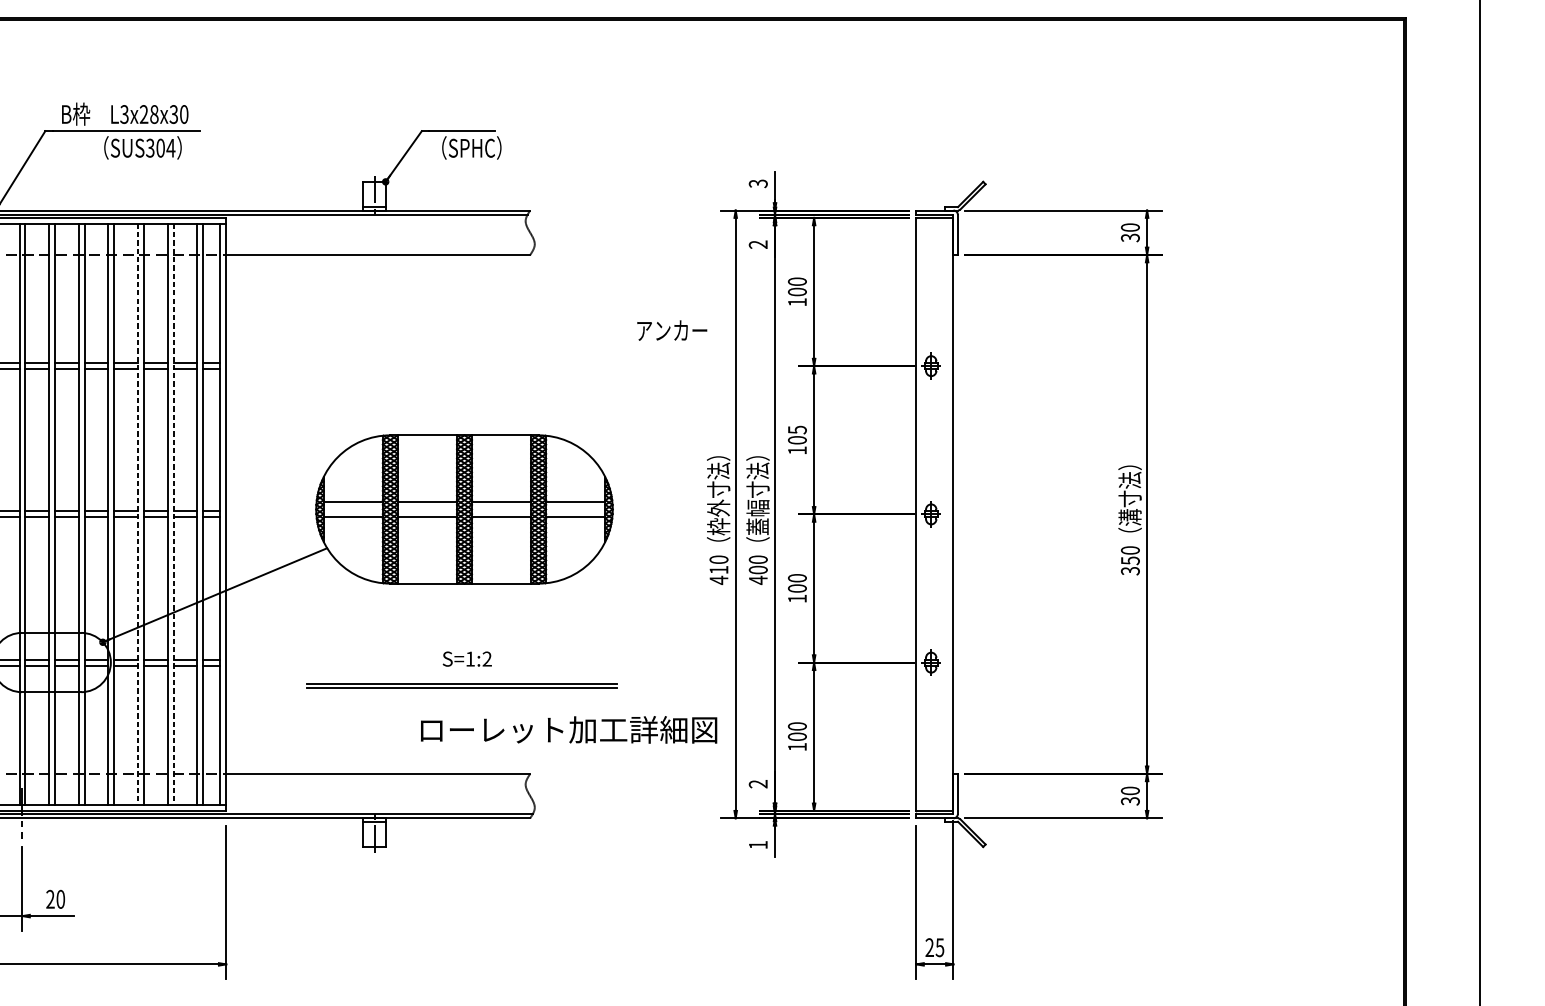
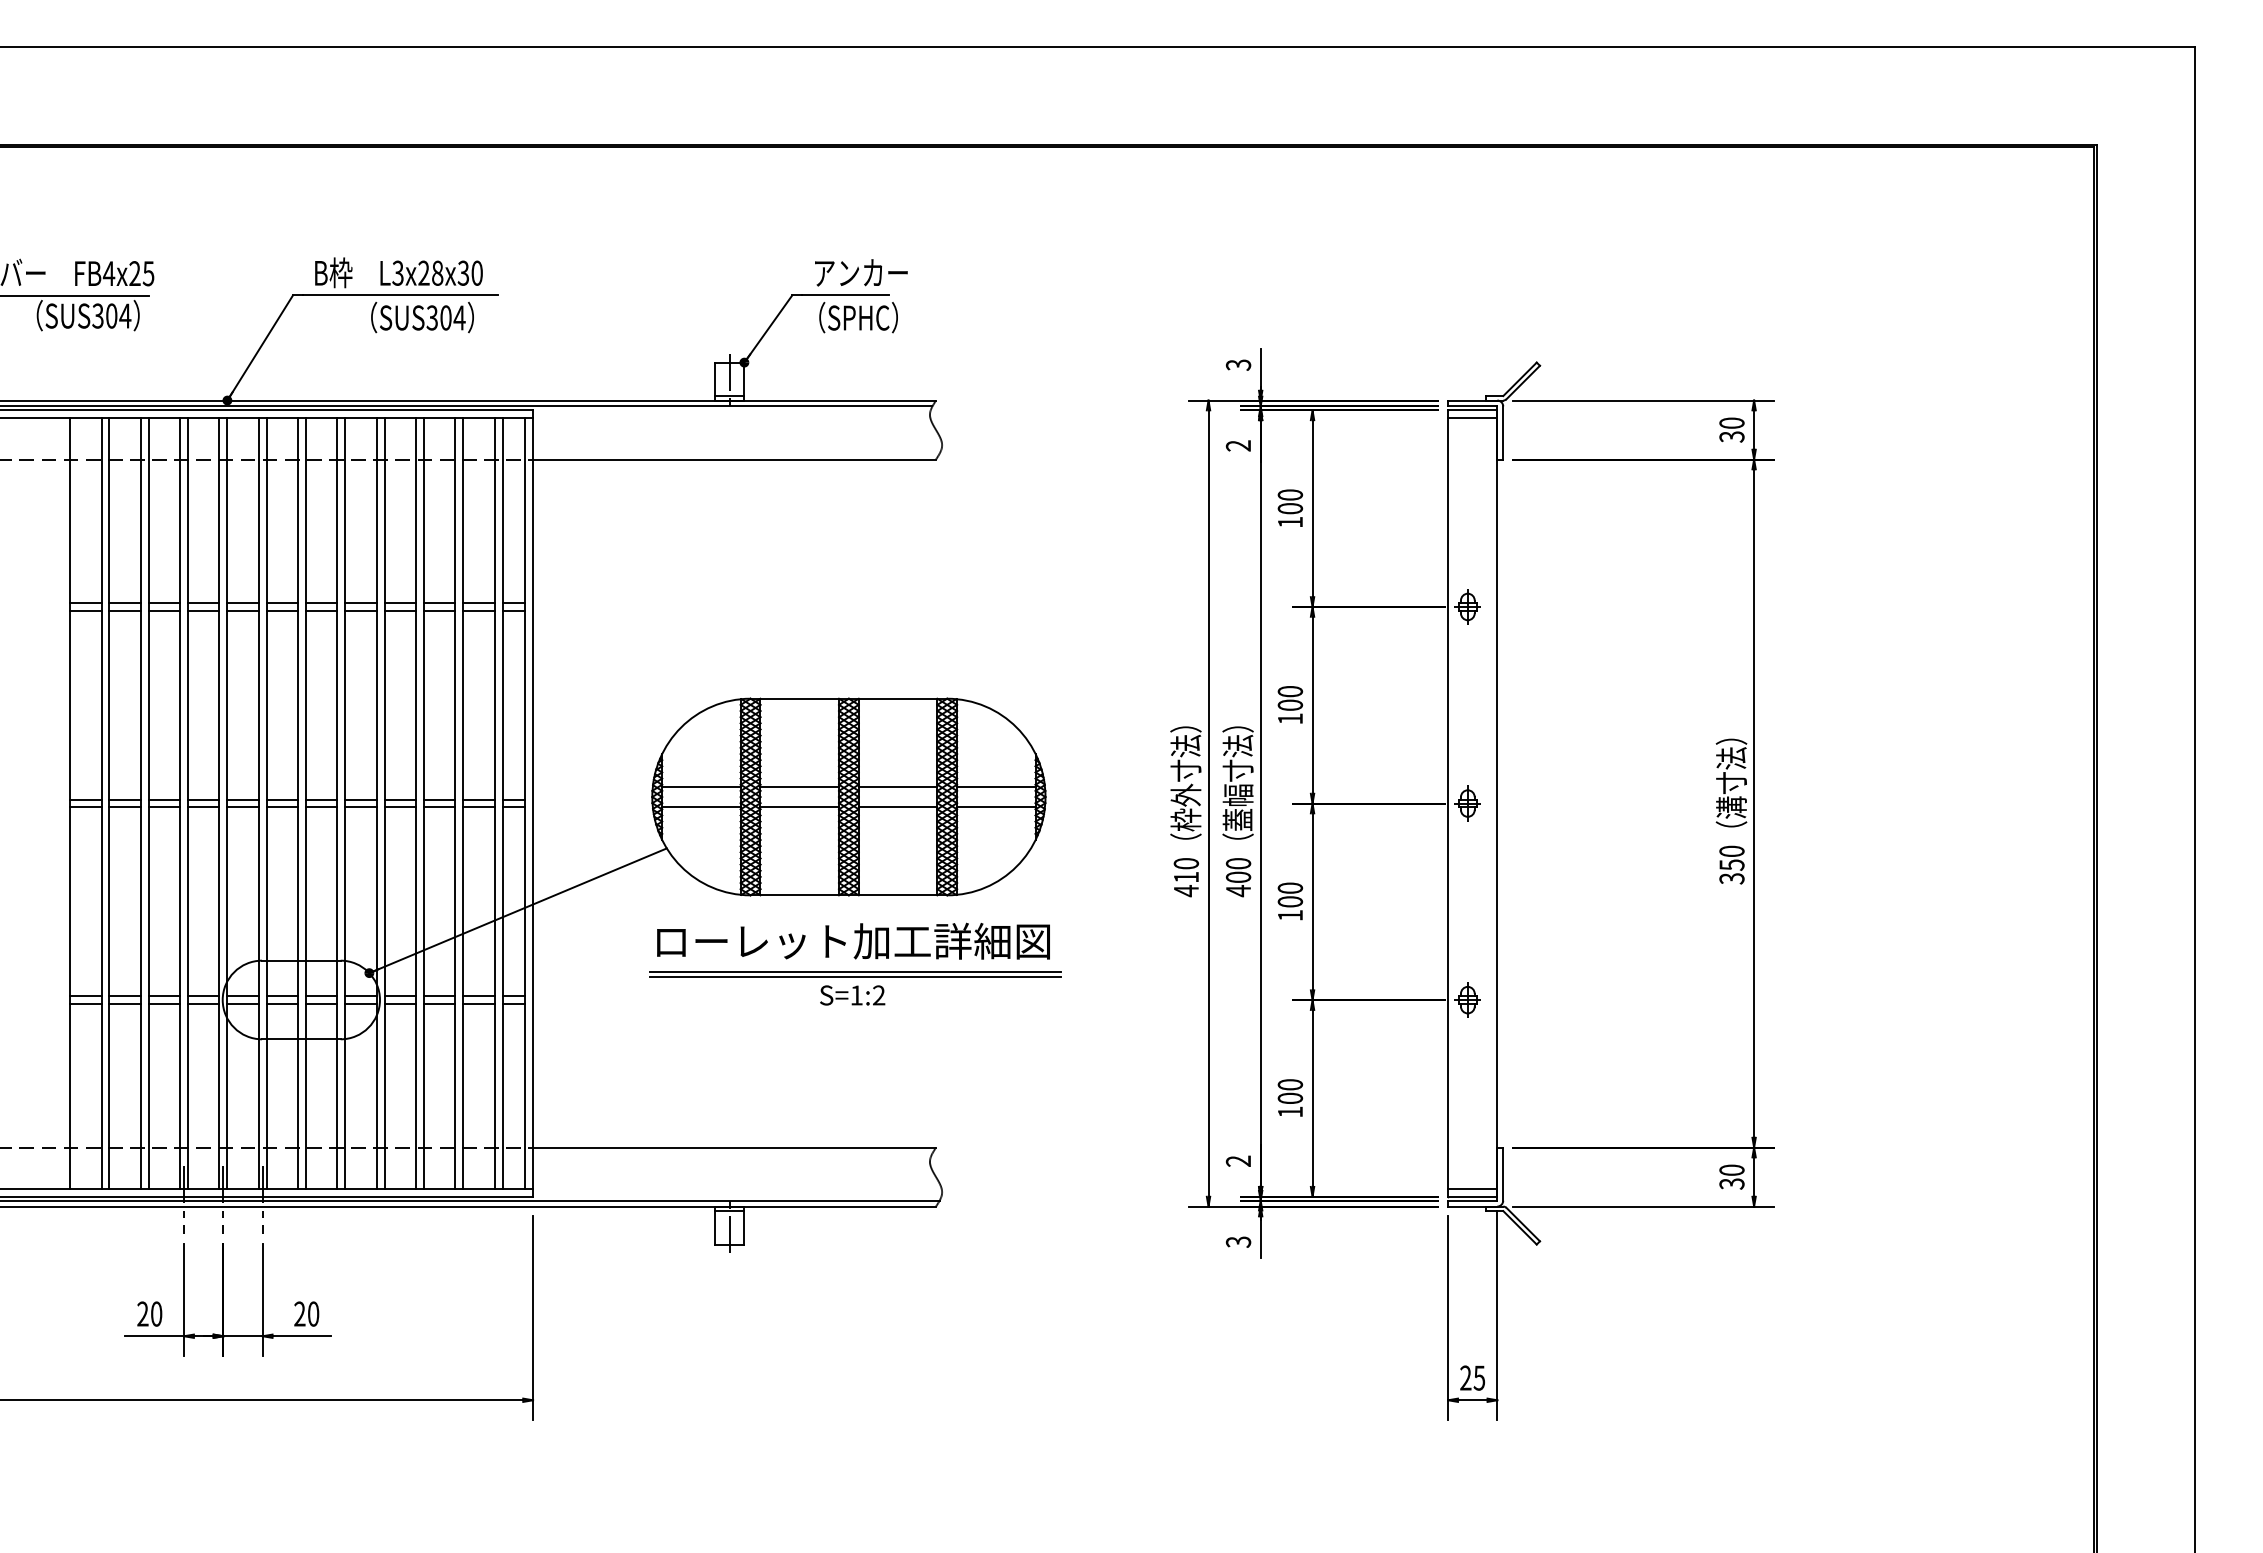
line: (934, 224) -> (1472, 418), added
text: (672, 330) -> (861, 272), moved
text: (796, 429) -> (1289, 691), 105 -> 100
line: (138, 515) -> (416, 804), dashed -> solid
line: (173, 515) -> (463, 804), dashed -> solid
part: (461, 686) -> (855, 974), moved
text: (569, 729) -> (853, 940), moved
line: (934, 804) -> (1472, 1188), added
text: (758, 844) -> (1238, 1241), 1 -> 3

